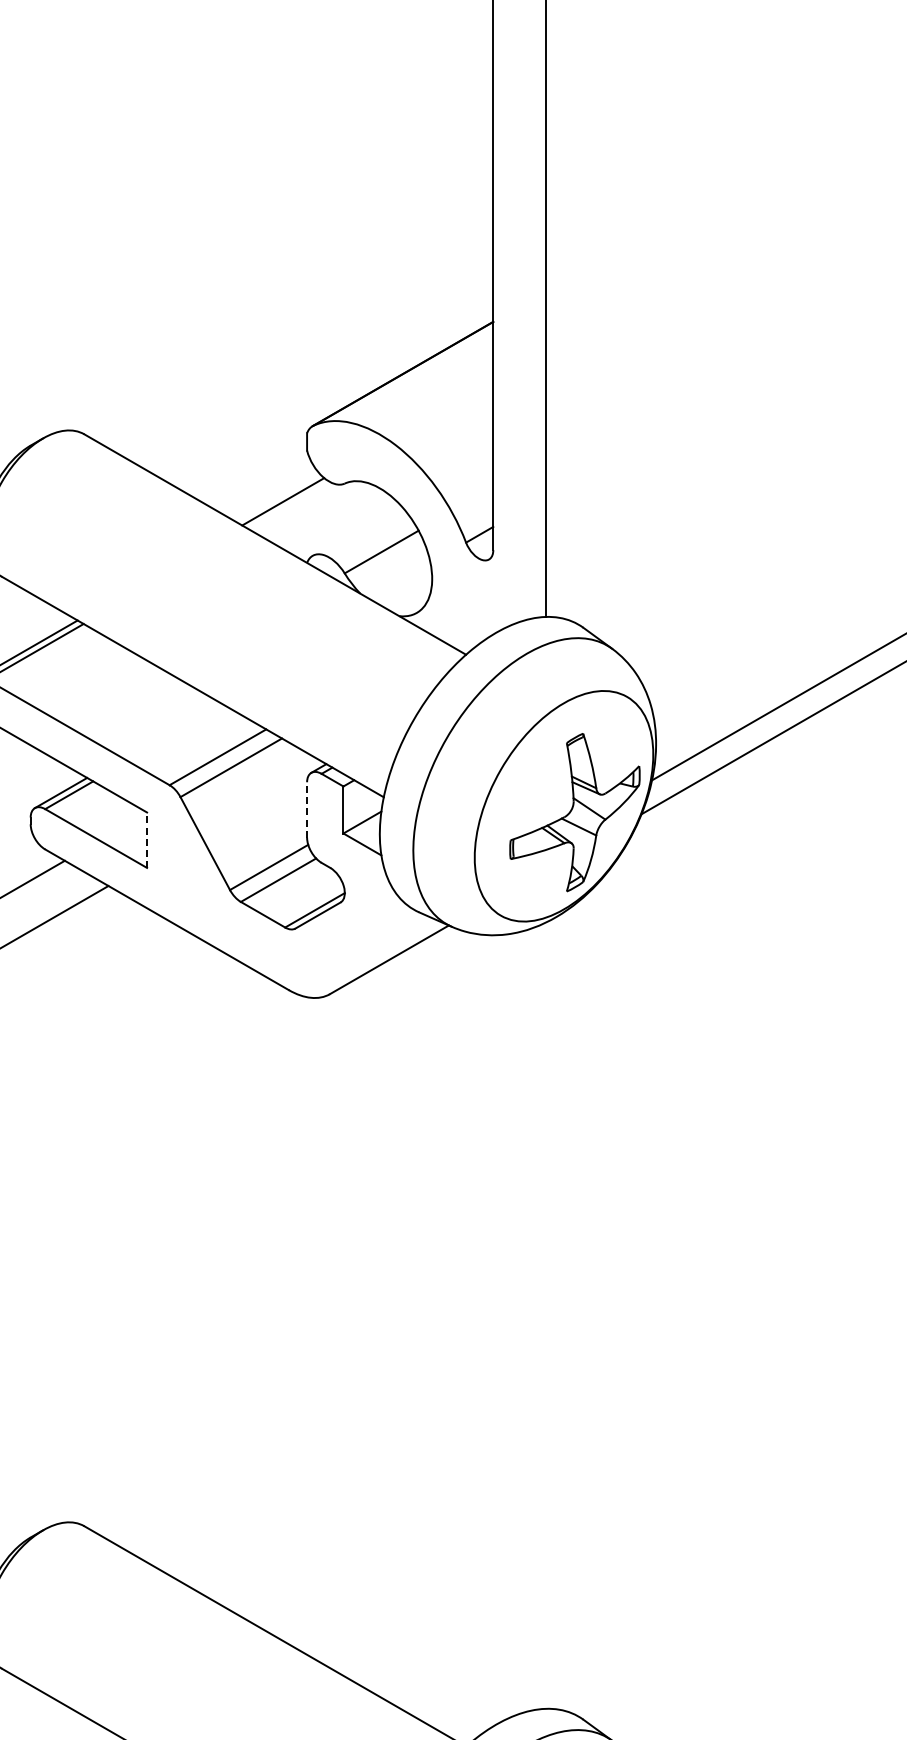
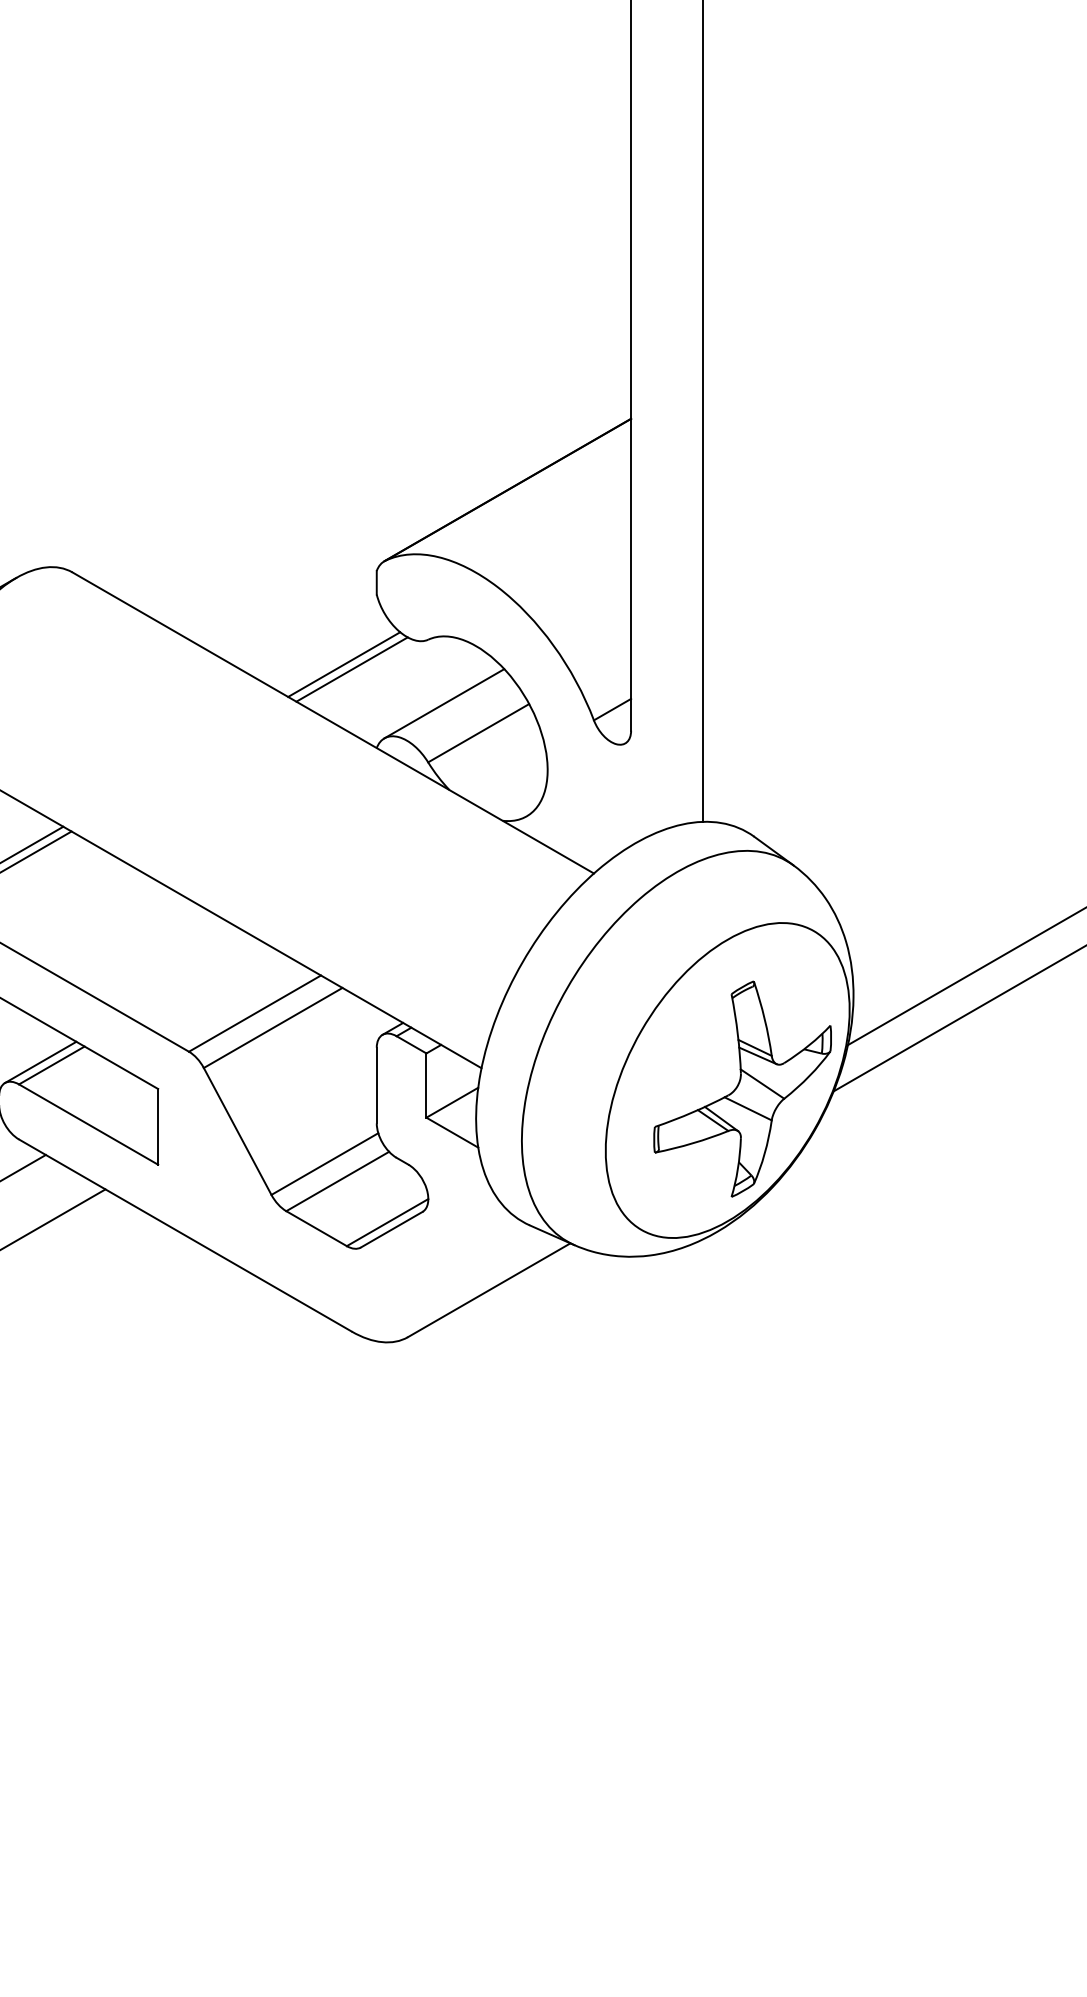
line: (288, 504) -> (351, 668), added
line: (356, 530) -> (444, 703), added
line: (307, 809) -> (377, 1084), dashed -> solid
line: (147, 840) -> (158, 1127), dashed -> solid

